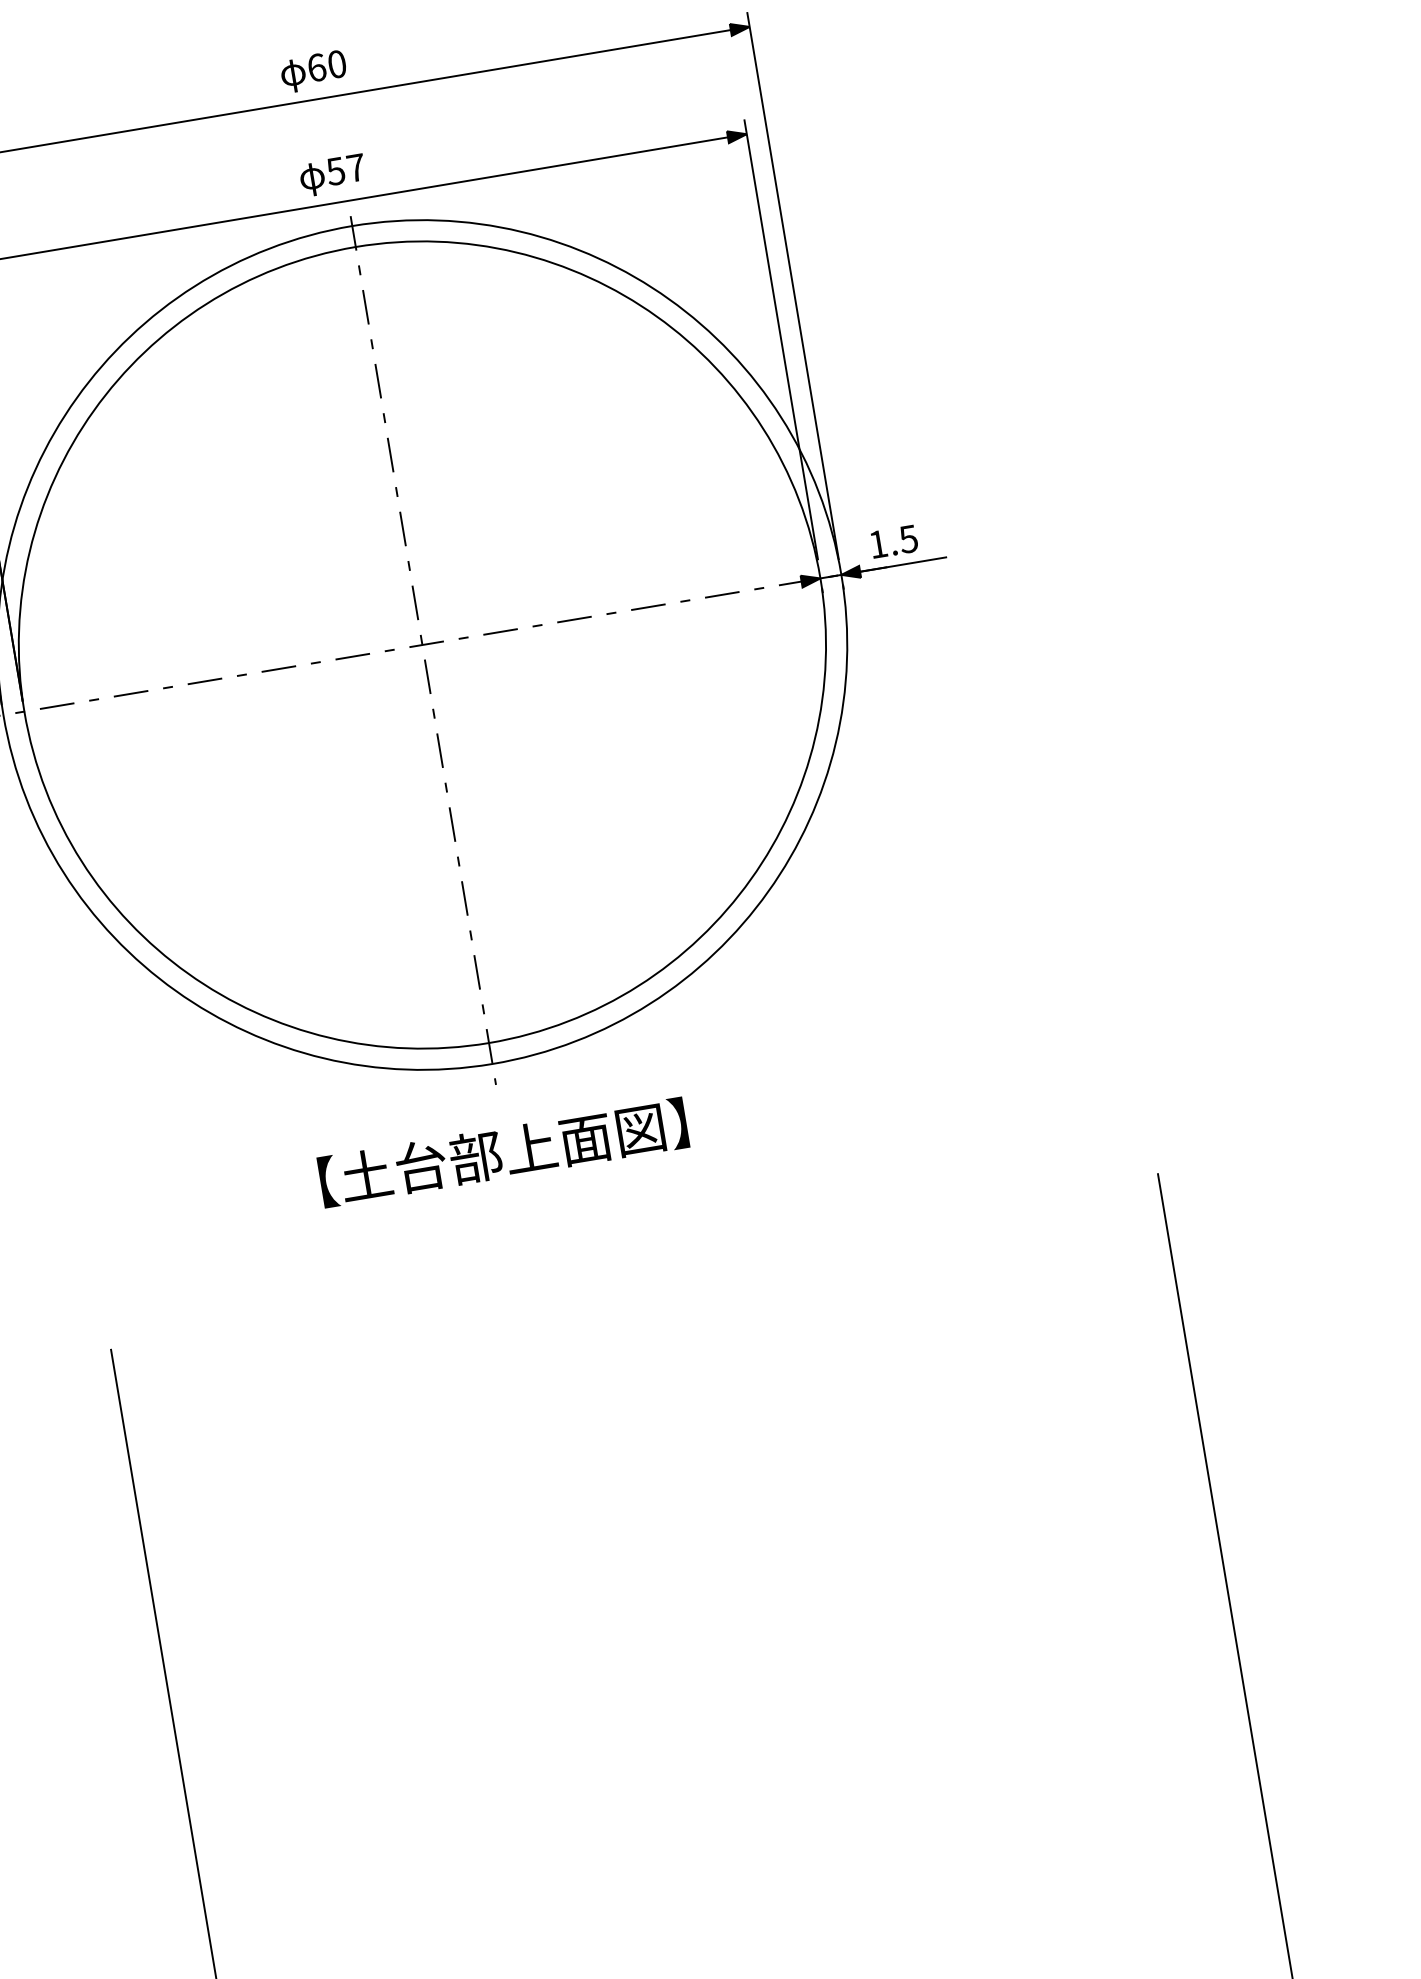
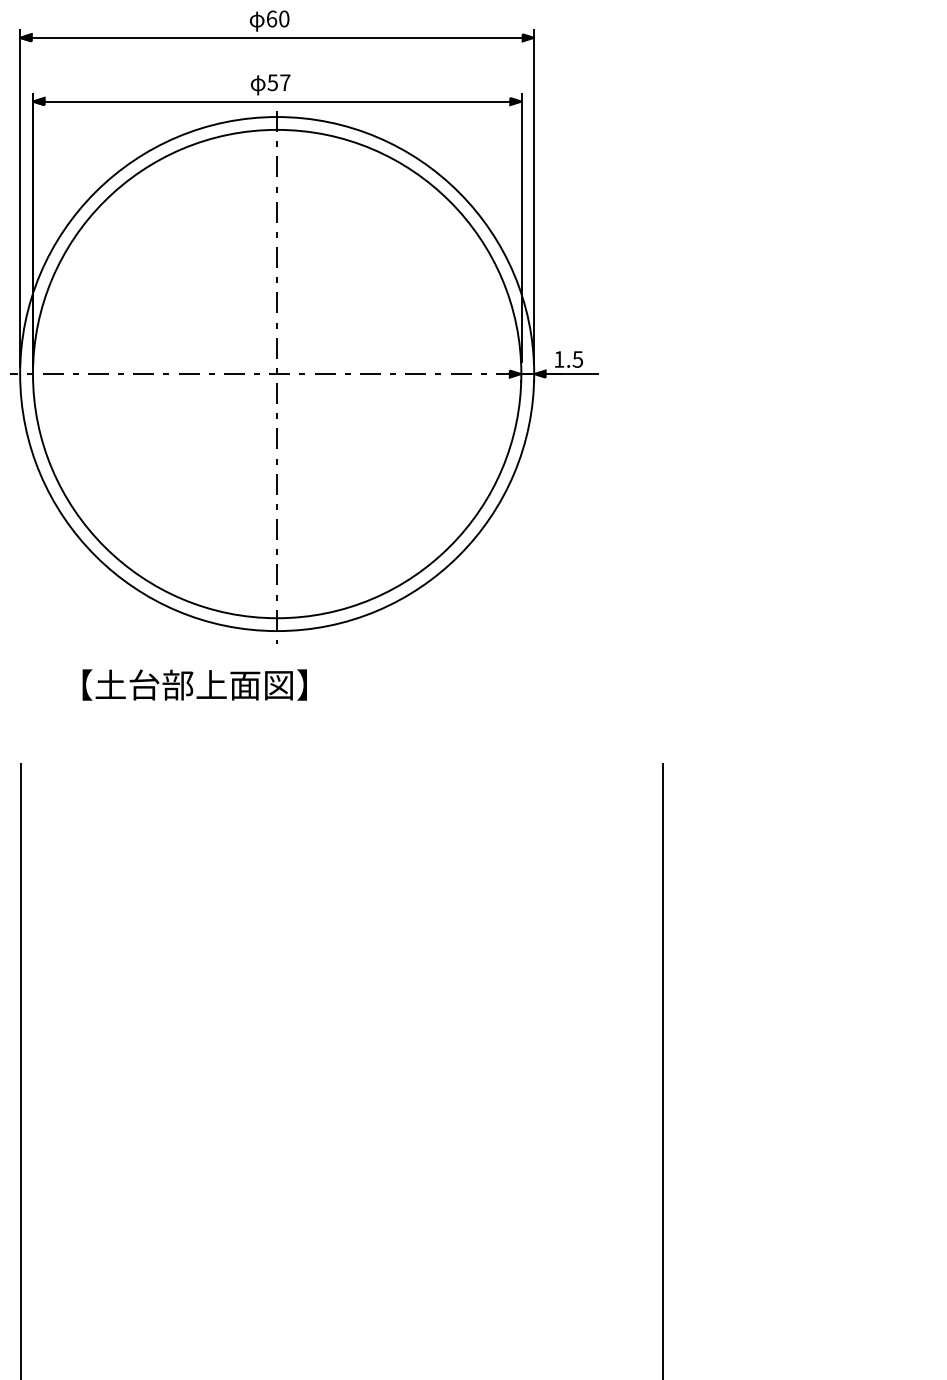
text: (502, 1151) -> (194, 684), moved

